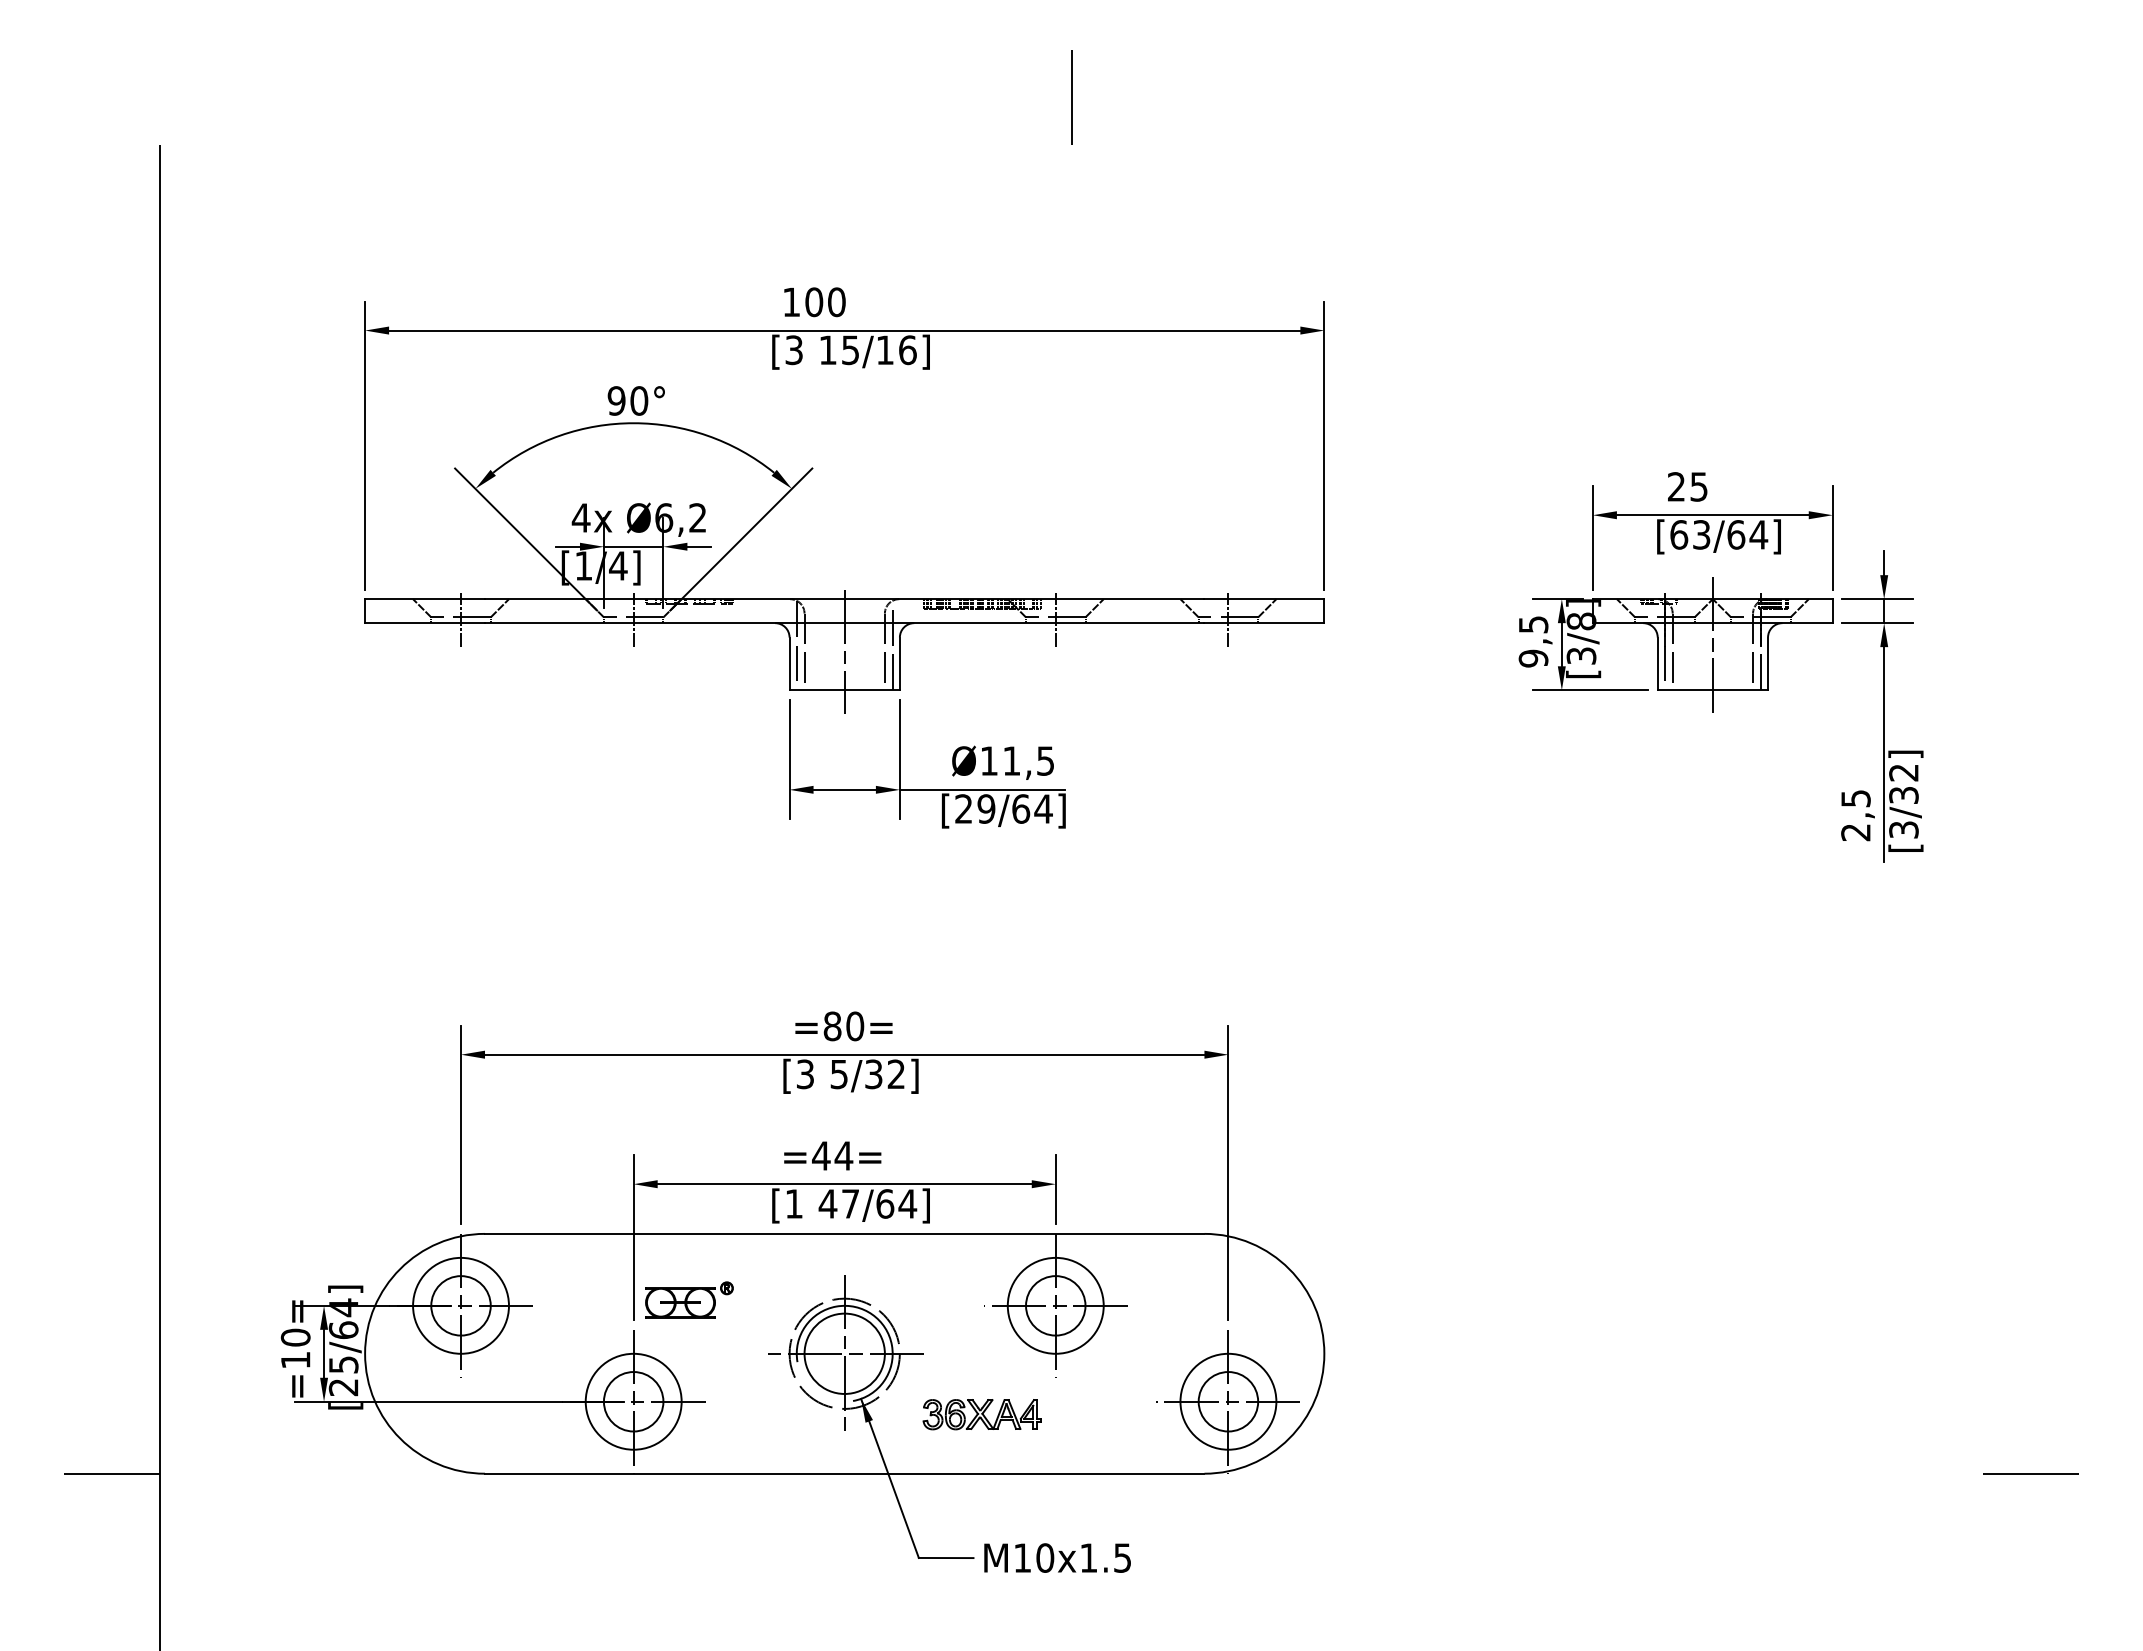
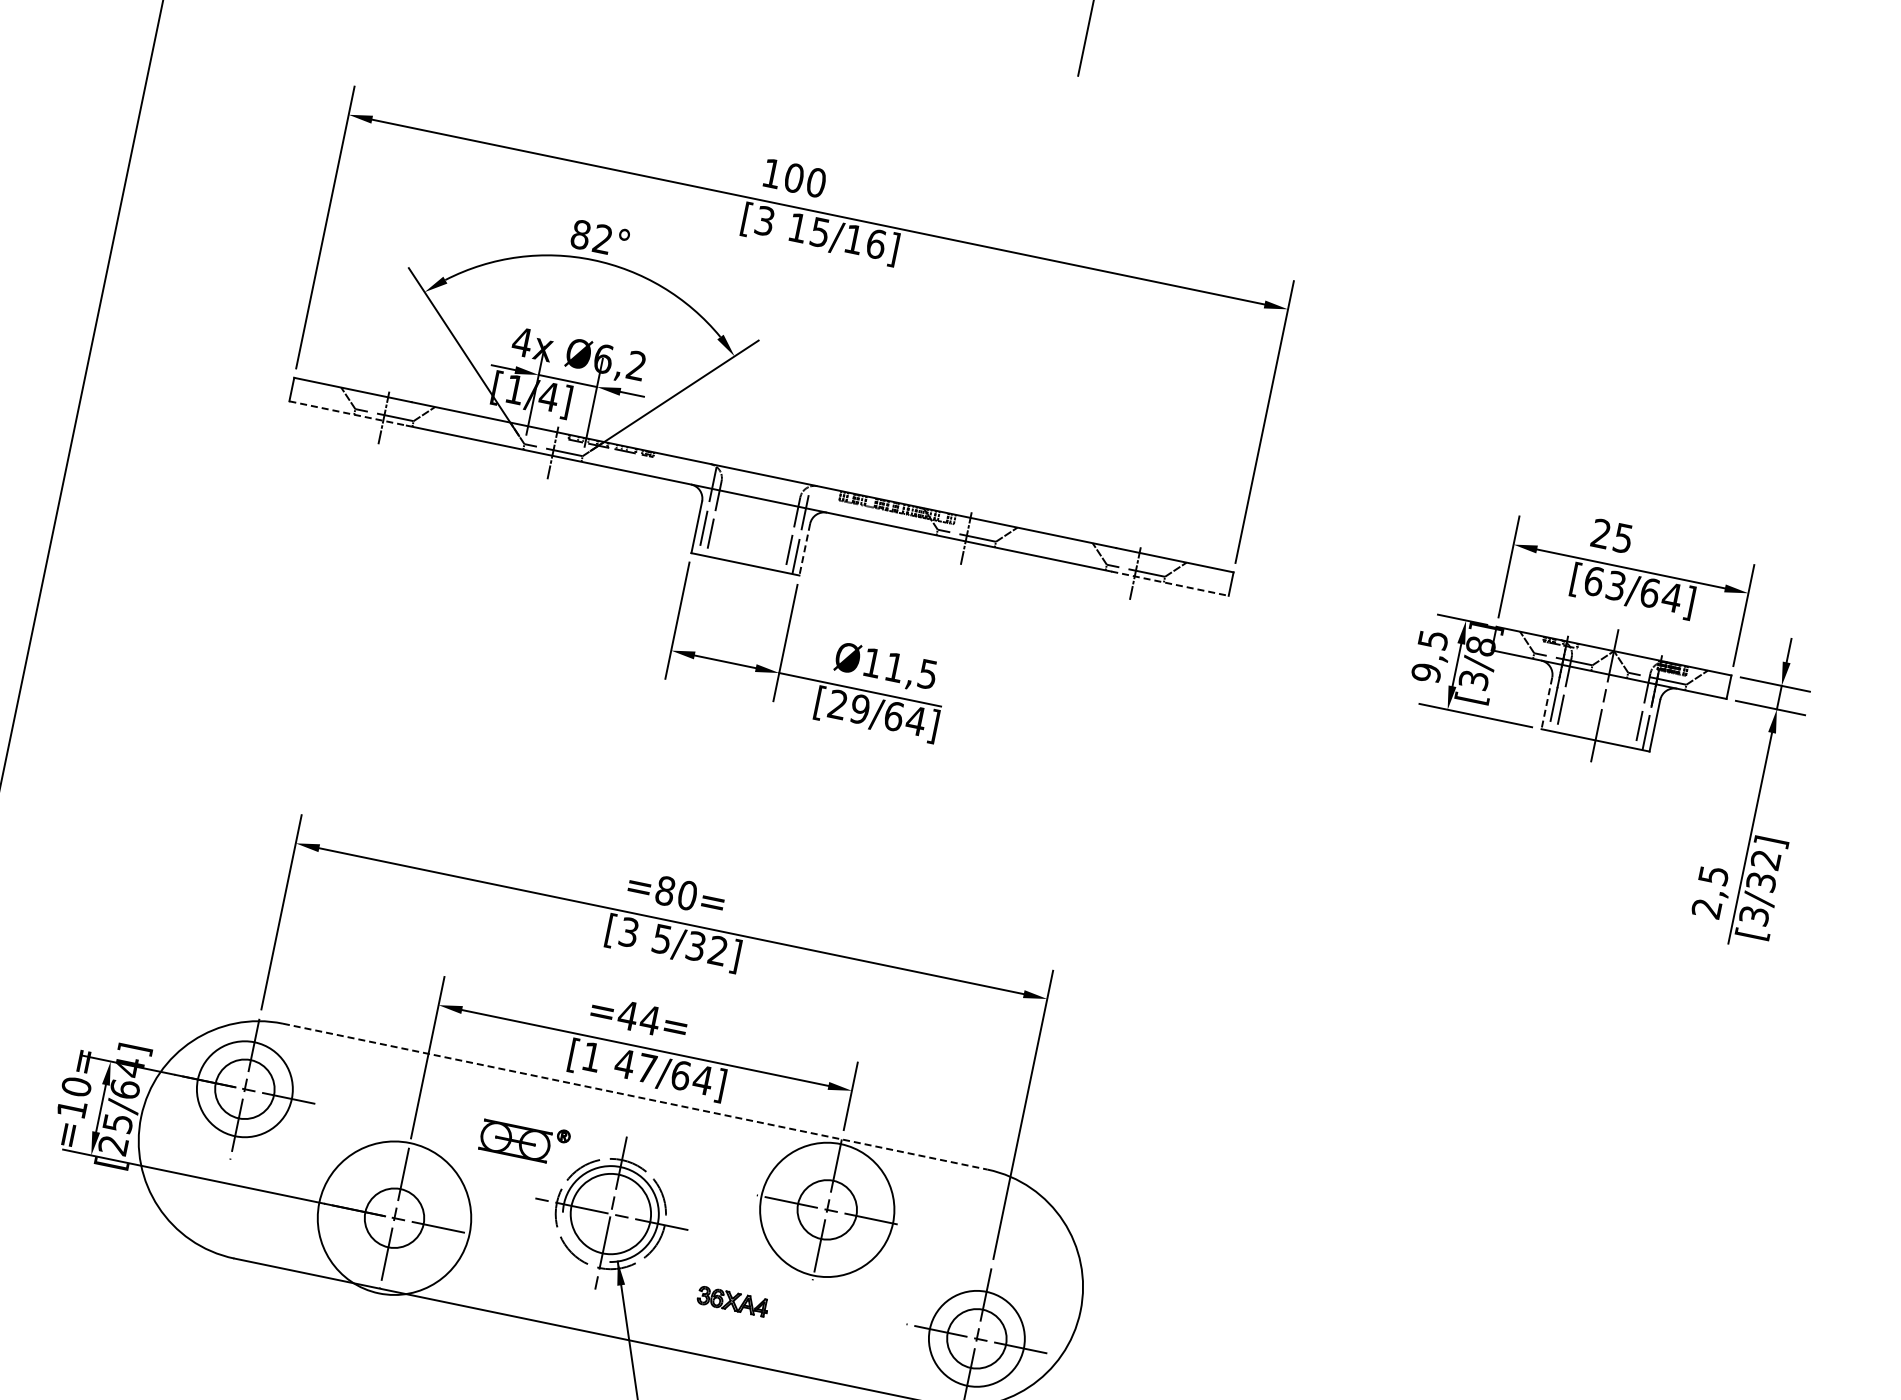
text: (627, 400) -> (591, 236), 90° -> 82°
line: (425, 623) -> (348, 413), solid -> dashed
line: (1264, 623) -> (1170, 584), solid -> dashed
line: (844, 651) -> (753, 526), removed
line: (899, 664) -> (804, 550), solid -> dashed
line: (1657, 664) -> (1546, 703), solid -> dashed
line: (844, 1233) -> (635, 1096), solid -> dashed
part: (689, 1299) -> (524, 1139), moved
circle: (1055, 1305) -> (827, 1209), size x1.4
circle: (633, 1401) -> (394, 1217), size x1.6
part: (981, 1414) -> (732, 1301), size x0.6

